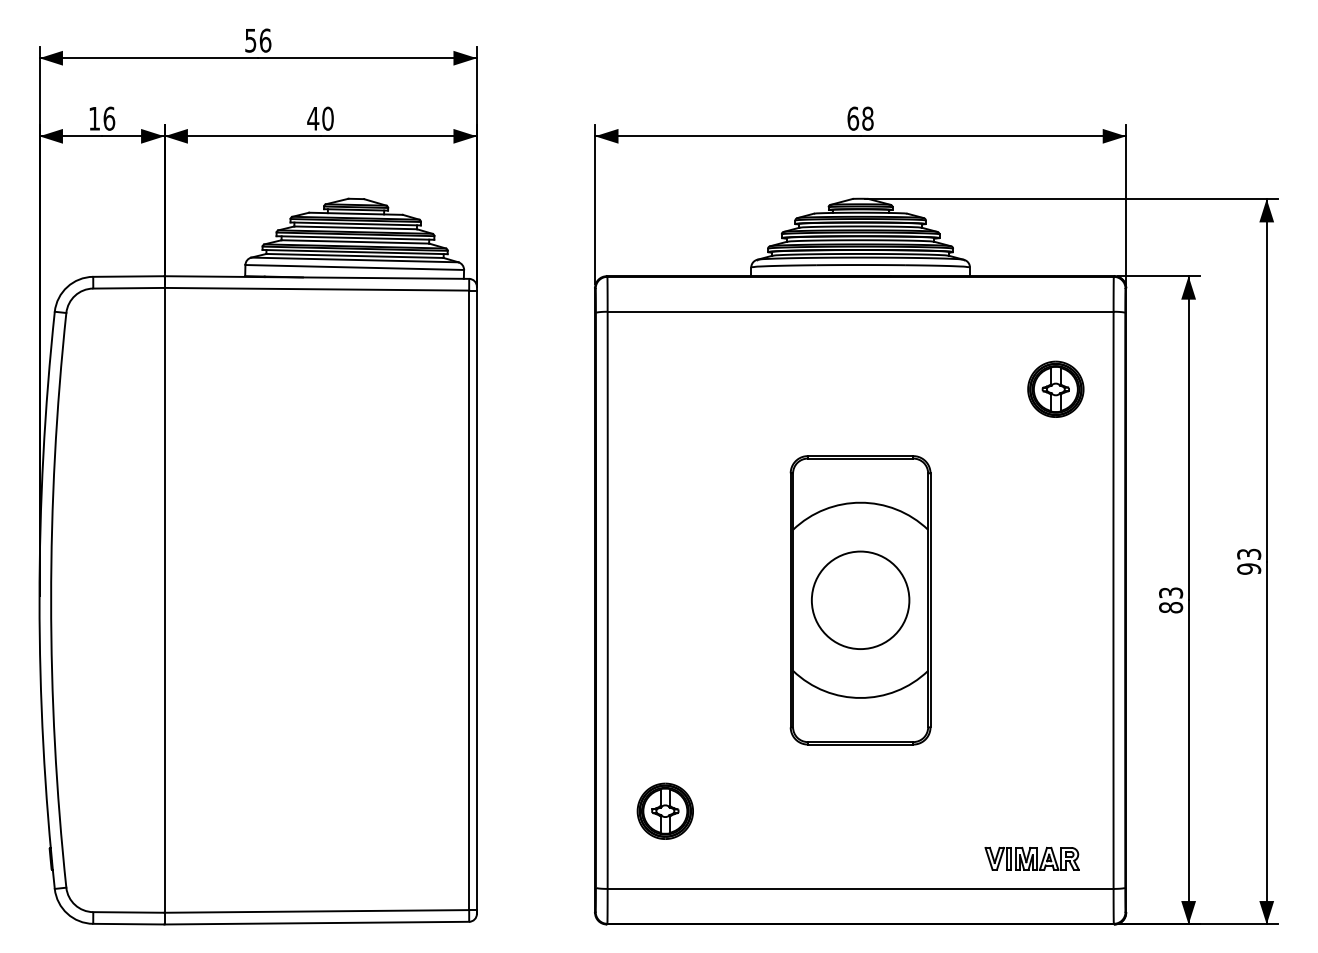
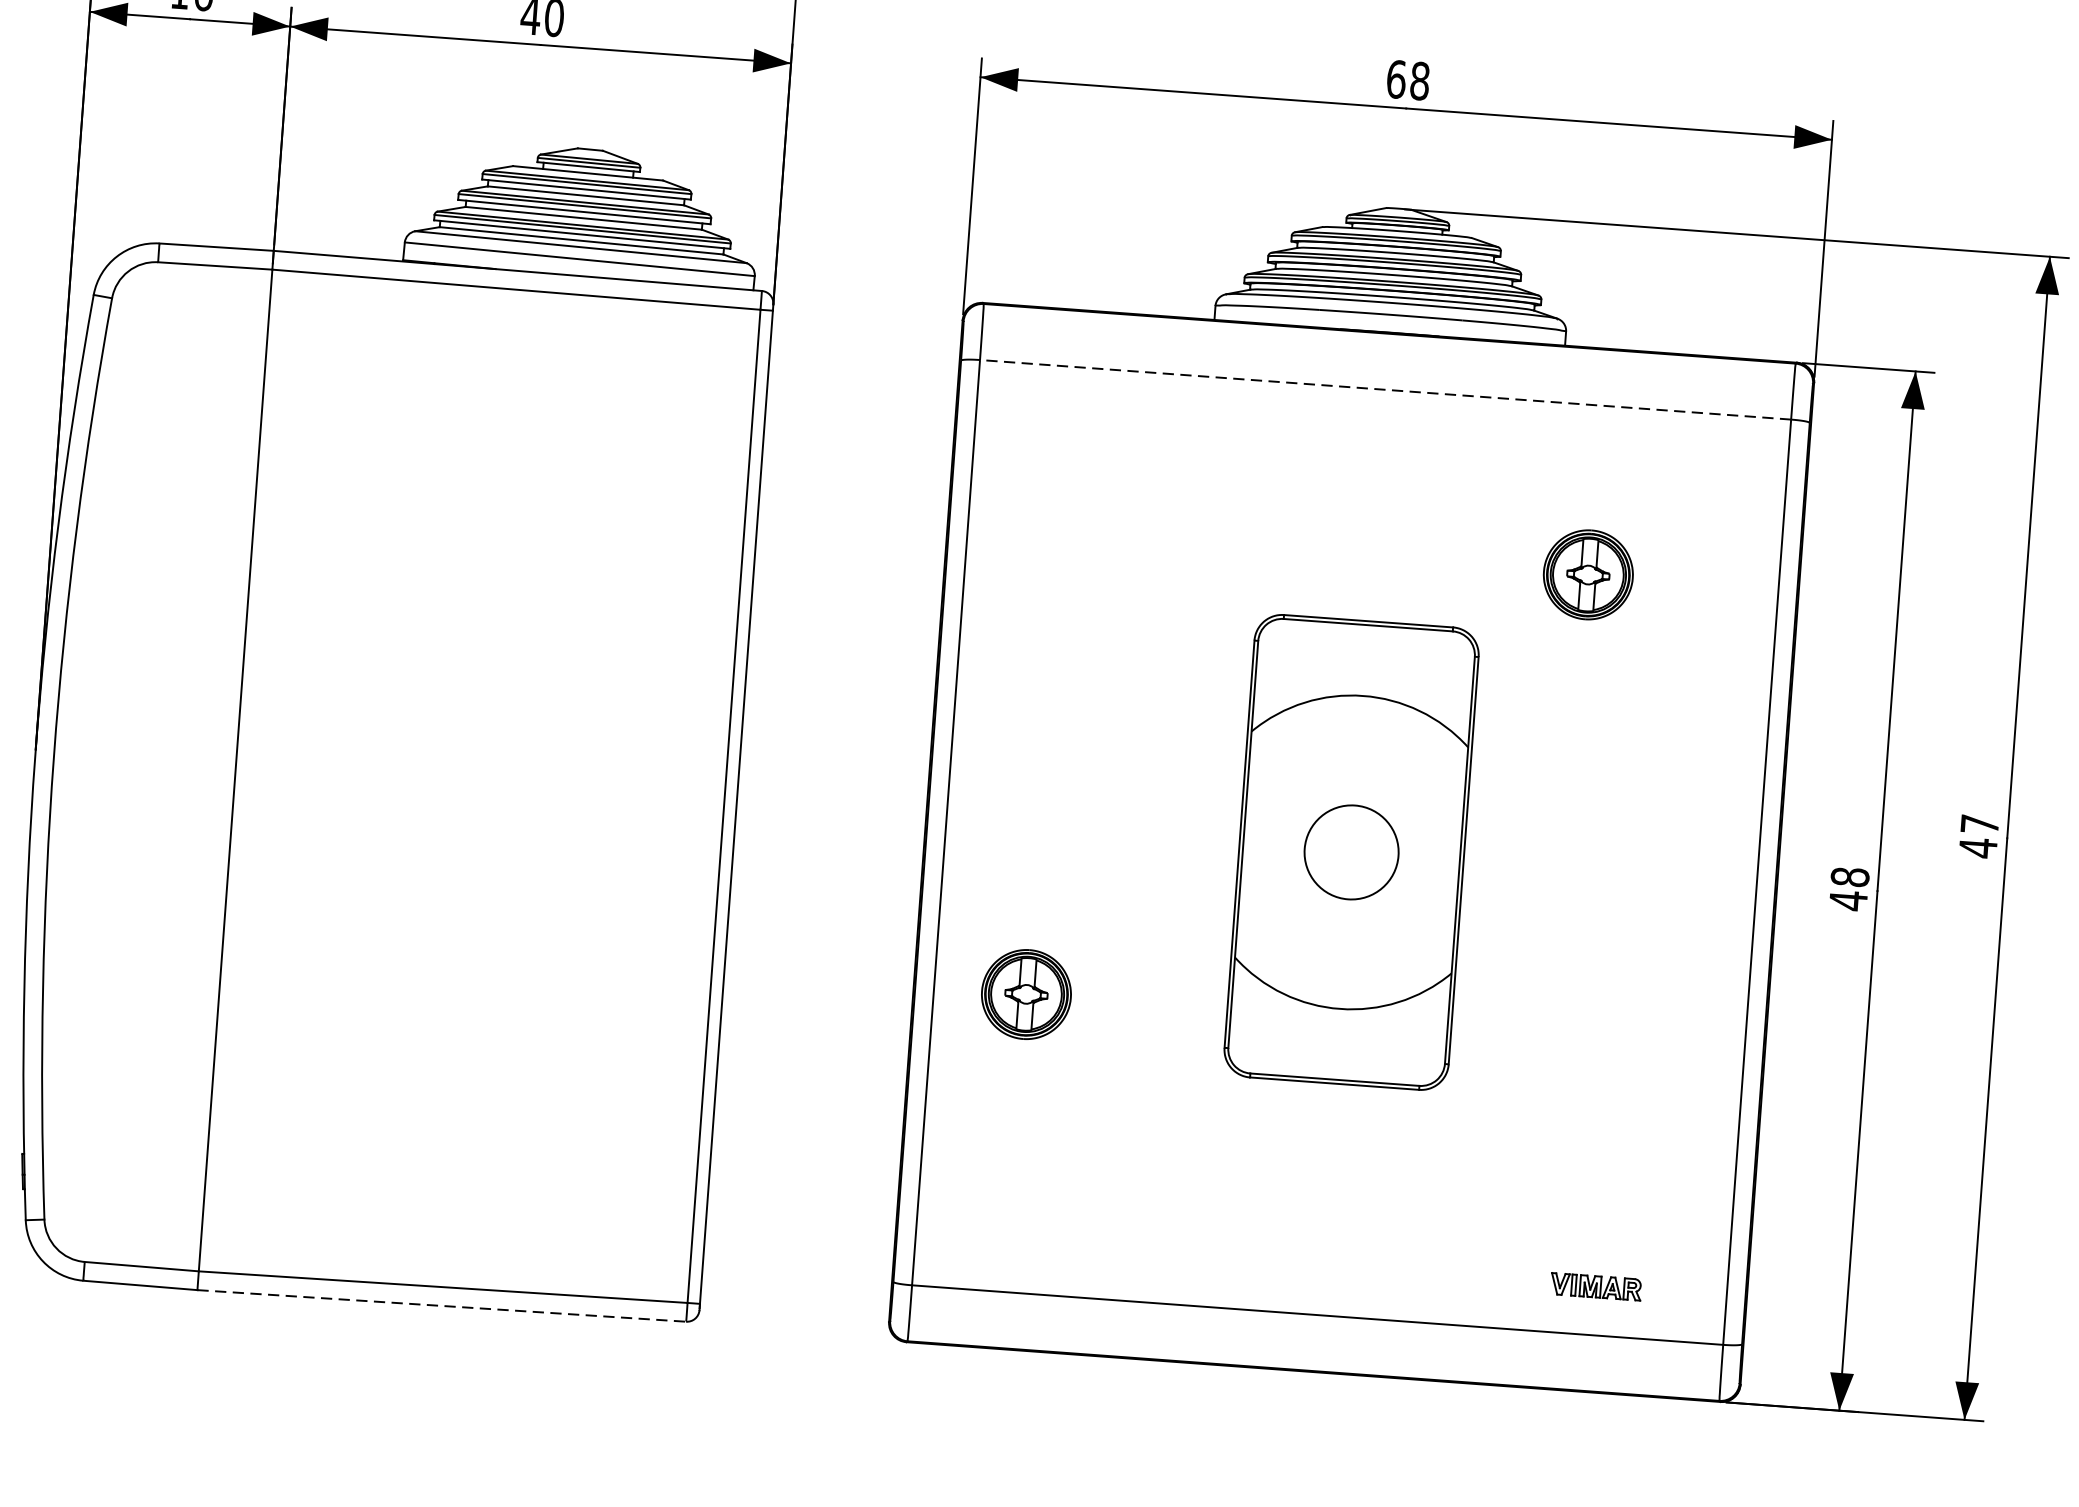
line: (860, 311) -> (1385, 389), solid -> dashed
part: (1055, 388) -> (1587, 573), moved
text: (1249, 561) -> (1979, 835), 93 -> 47
circle: (860, 600) -> (1351, 852), size x0.6
text: (1171, 600) -> (1849, 889), 83 -> 48
part: (664, 810) -> (1025, 993), moved
part: (1031, 858) -> (1595, 1286), size x0.6
line: (317, 923) -> (442, 1306), solid -> dashed

